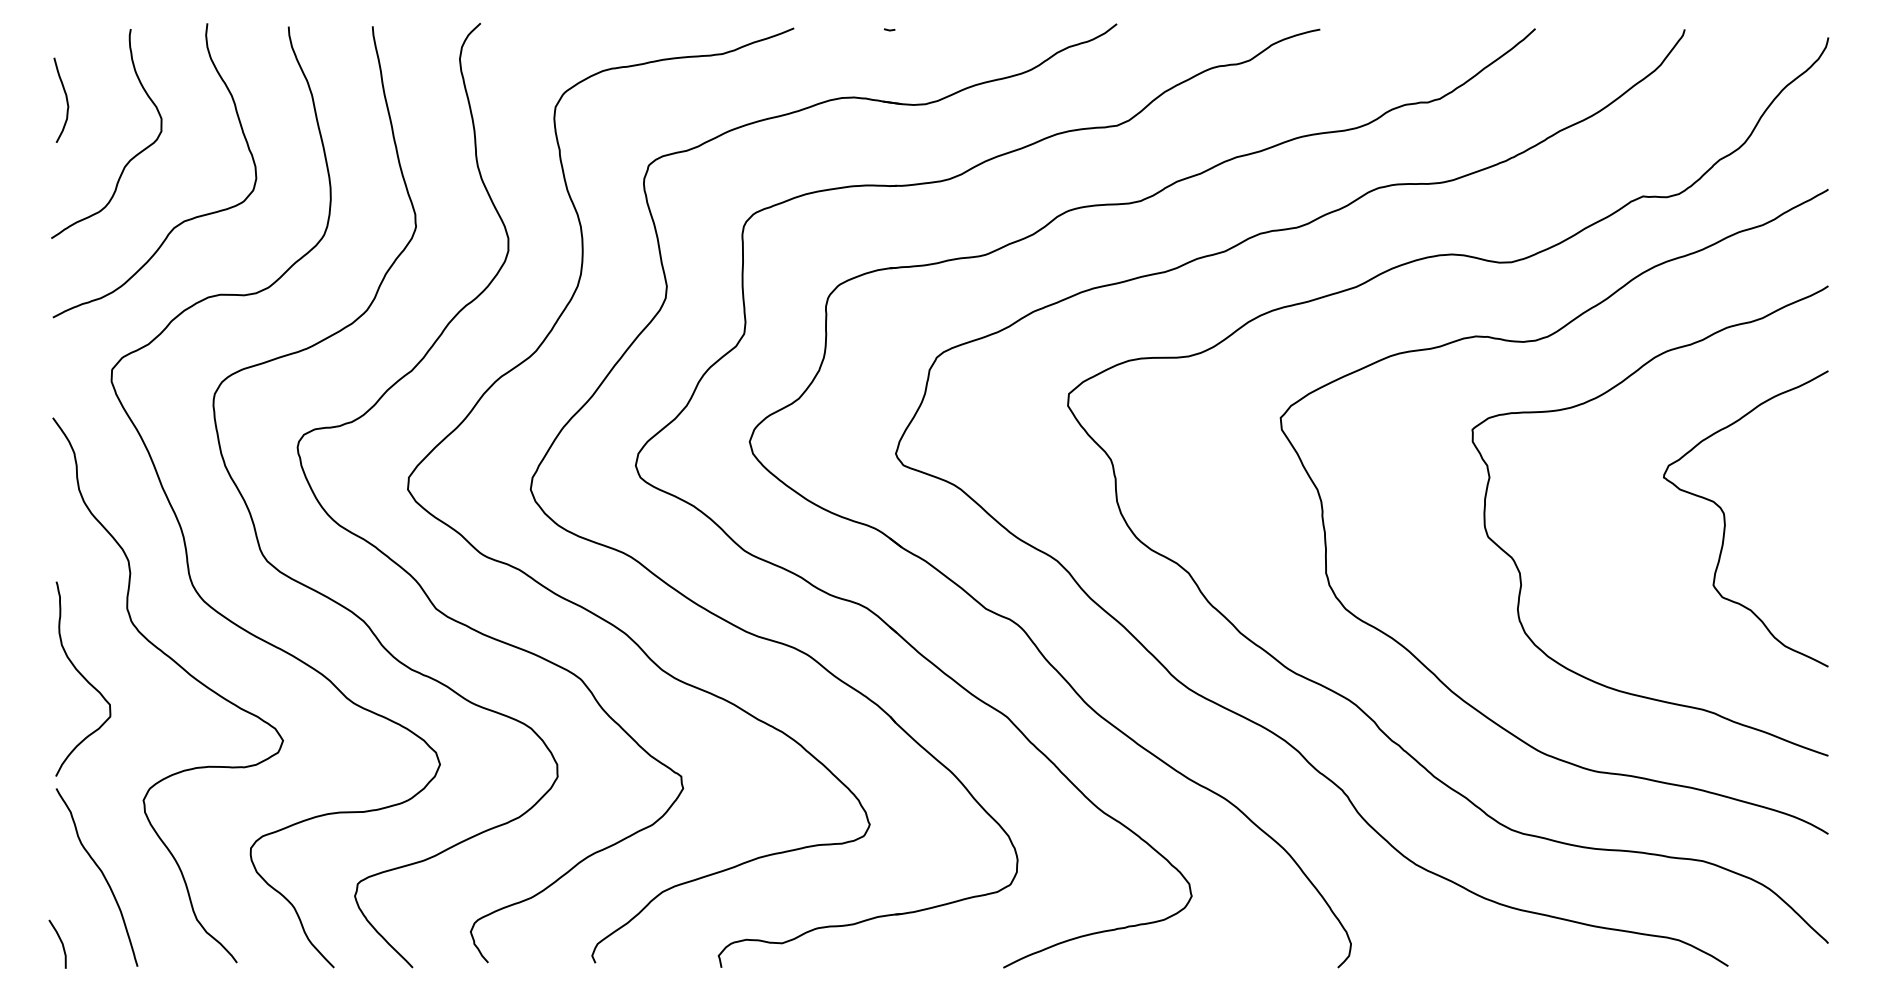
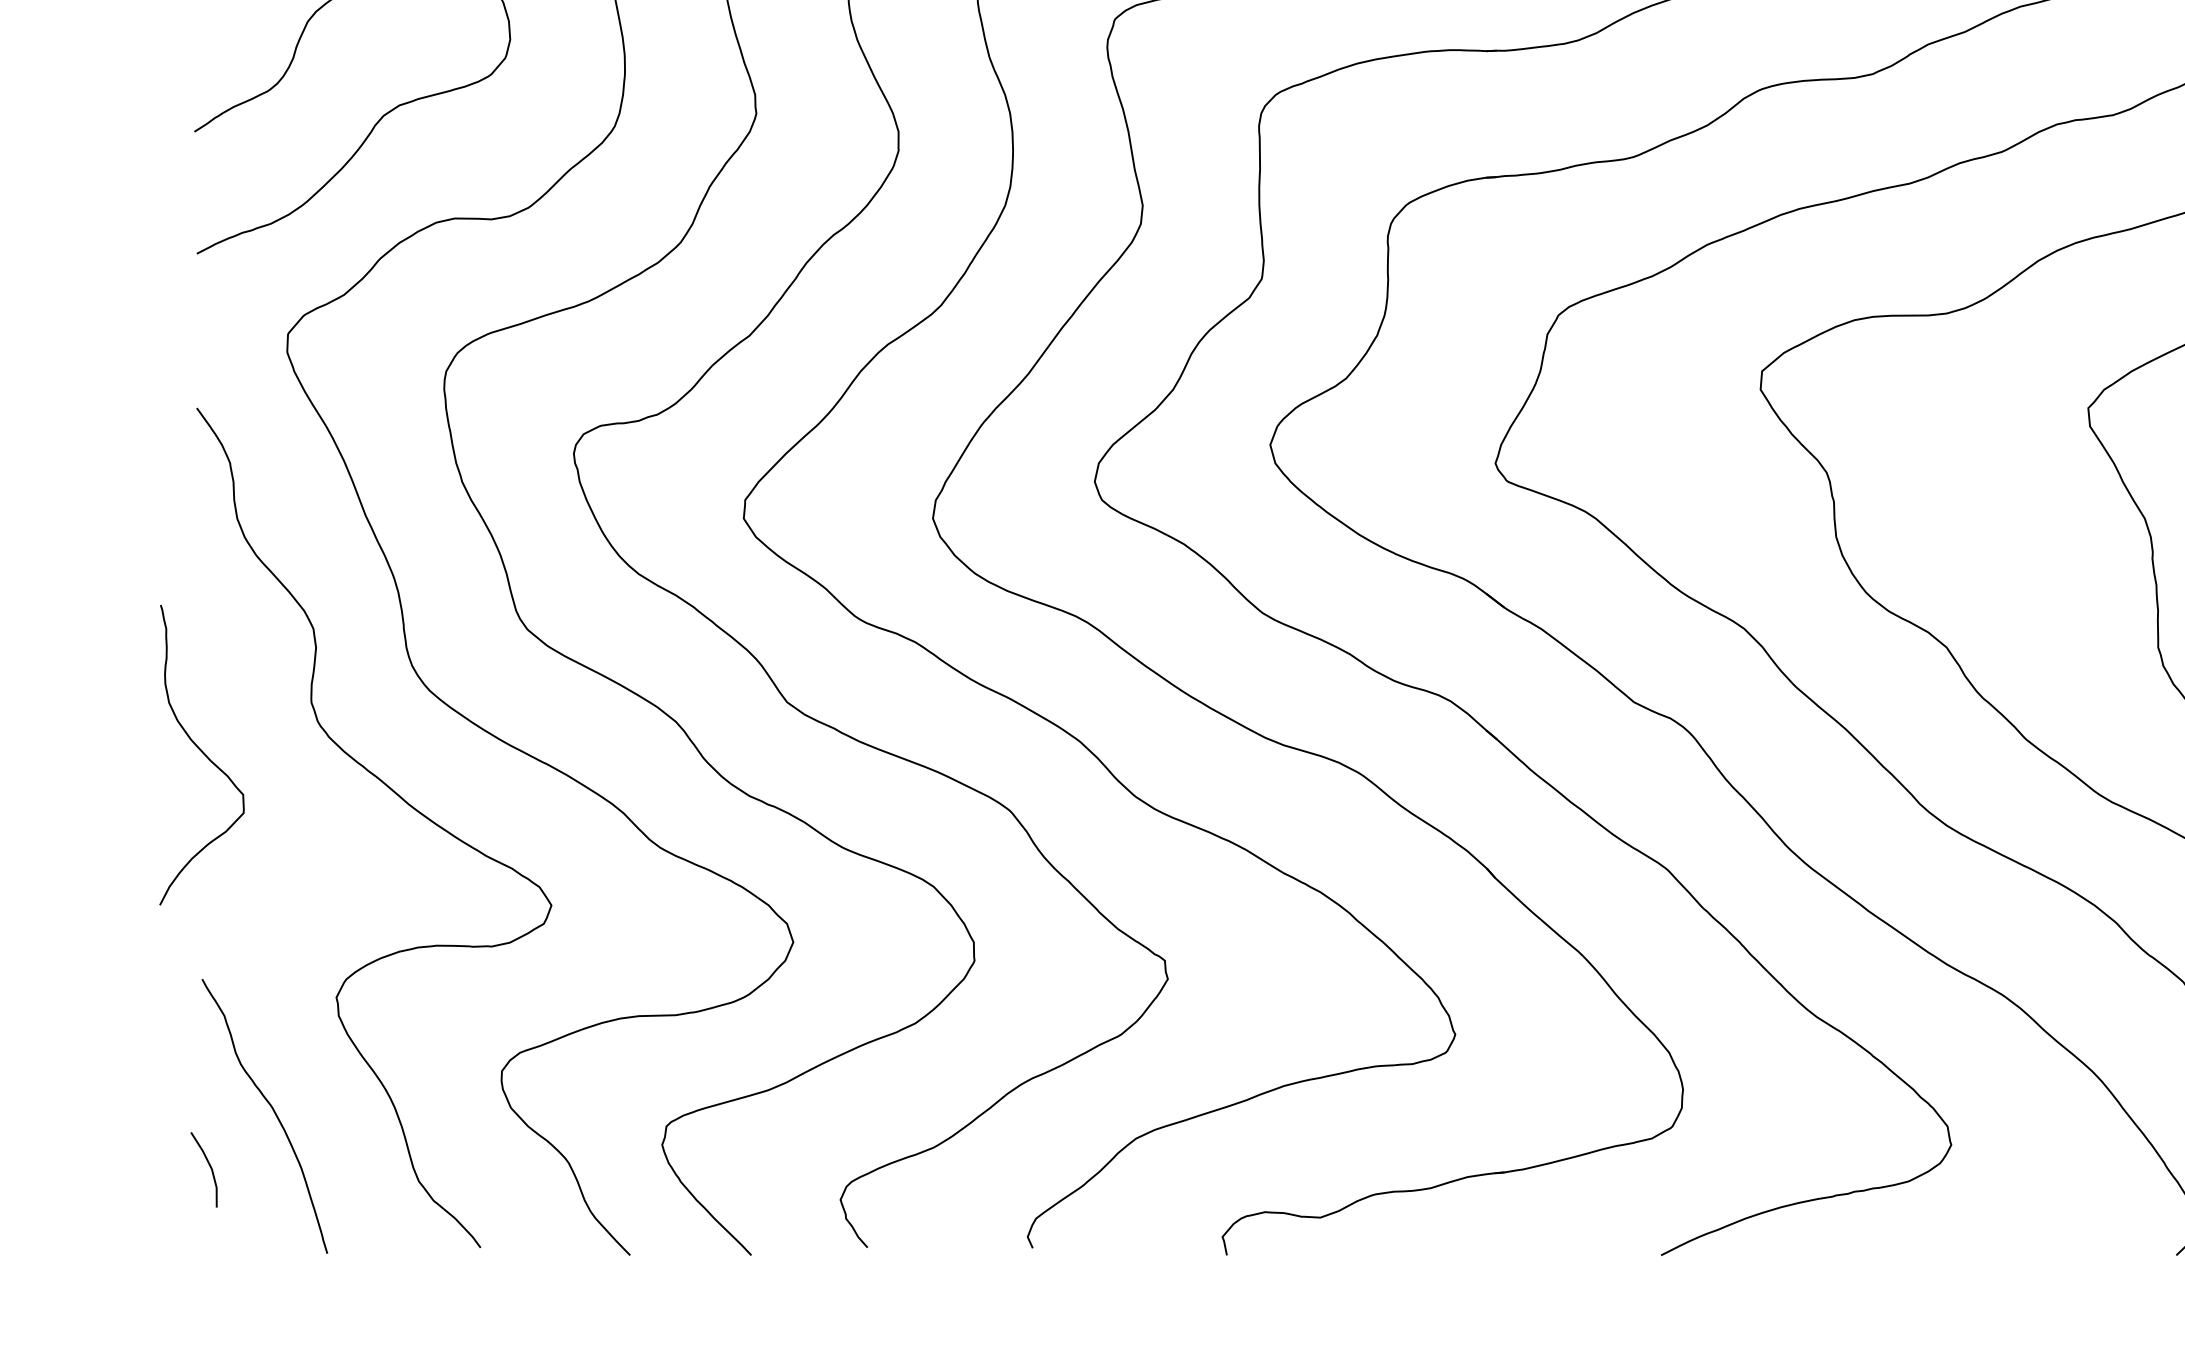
curve: (83, 678) -> (202, 754), moved
line: (60, 941) -> (208, 1165), moved

